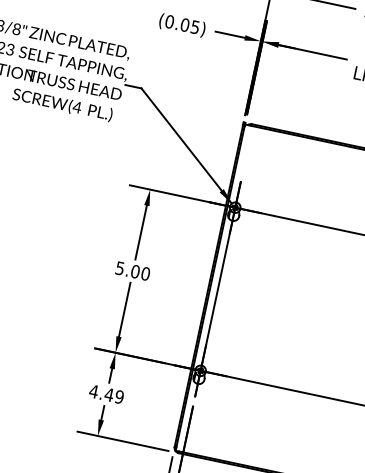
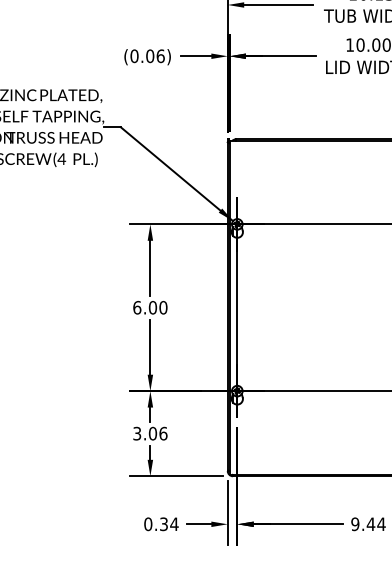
text: (195, 27) -> (160, 56), (0.05) -> (0.06)
text: (120, 268) -> (137, 307), 5.00 -> 6.00
text: (105, 393) -> (149, 433), 4.49 -> 3.06

